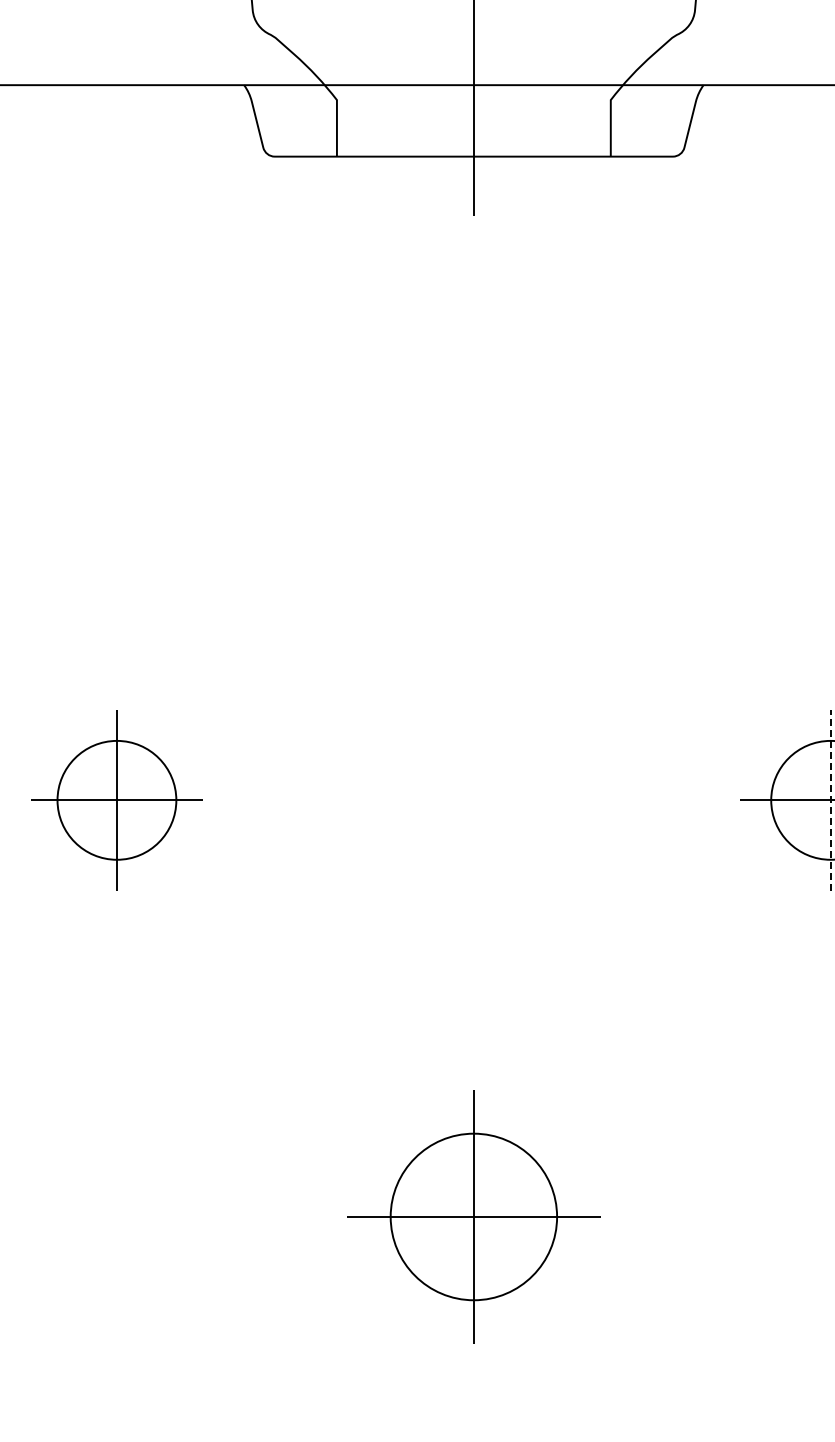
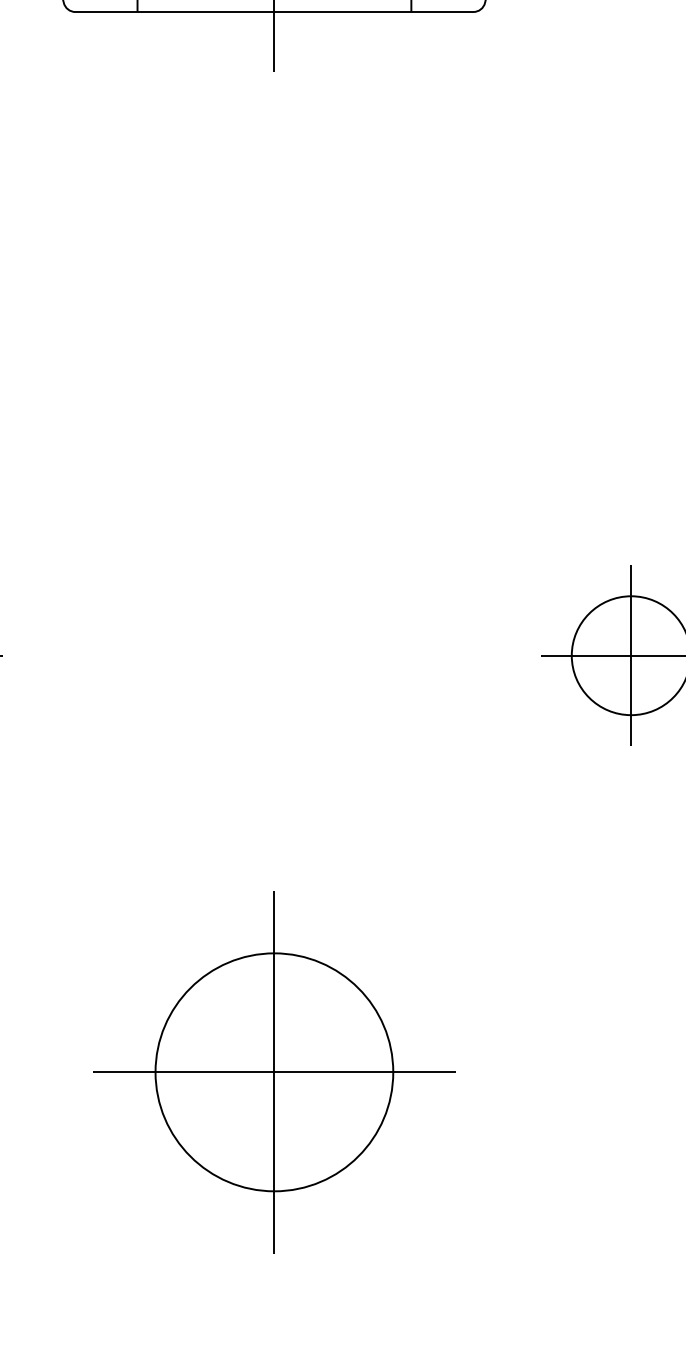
line: (830, 800) -> (631, 655), dashed -> solid
part: (473, 1216) -> (274, 1071), size x1.43

